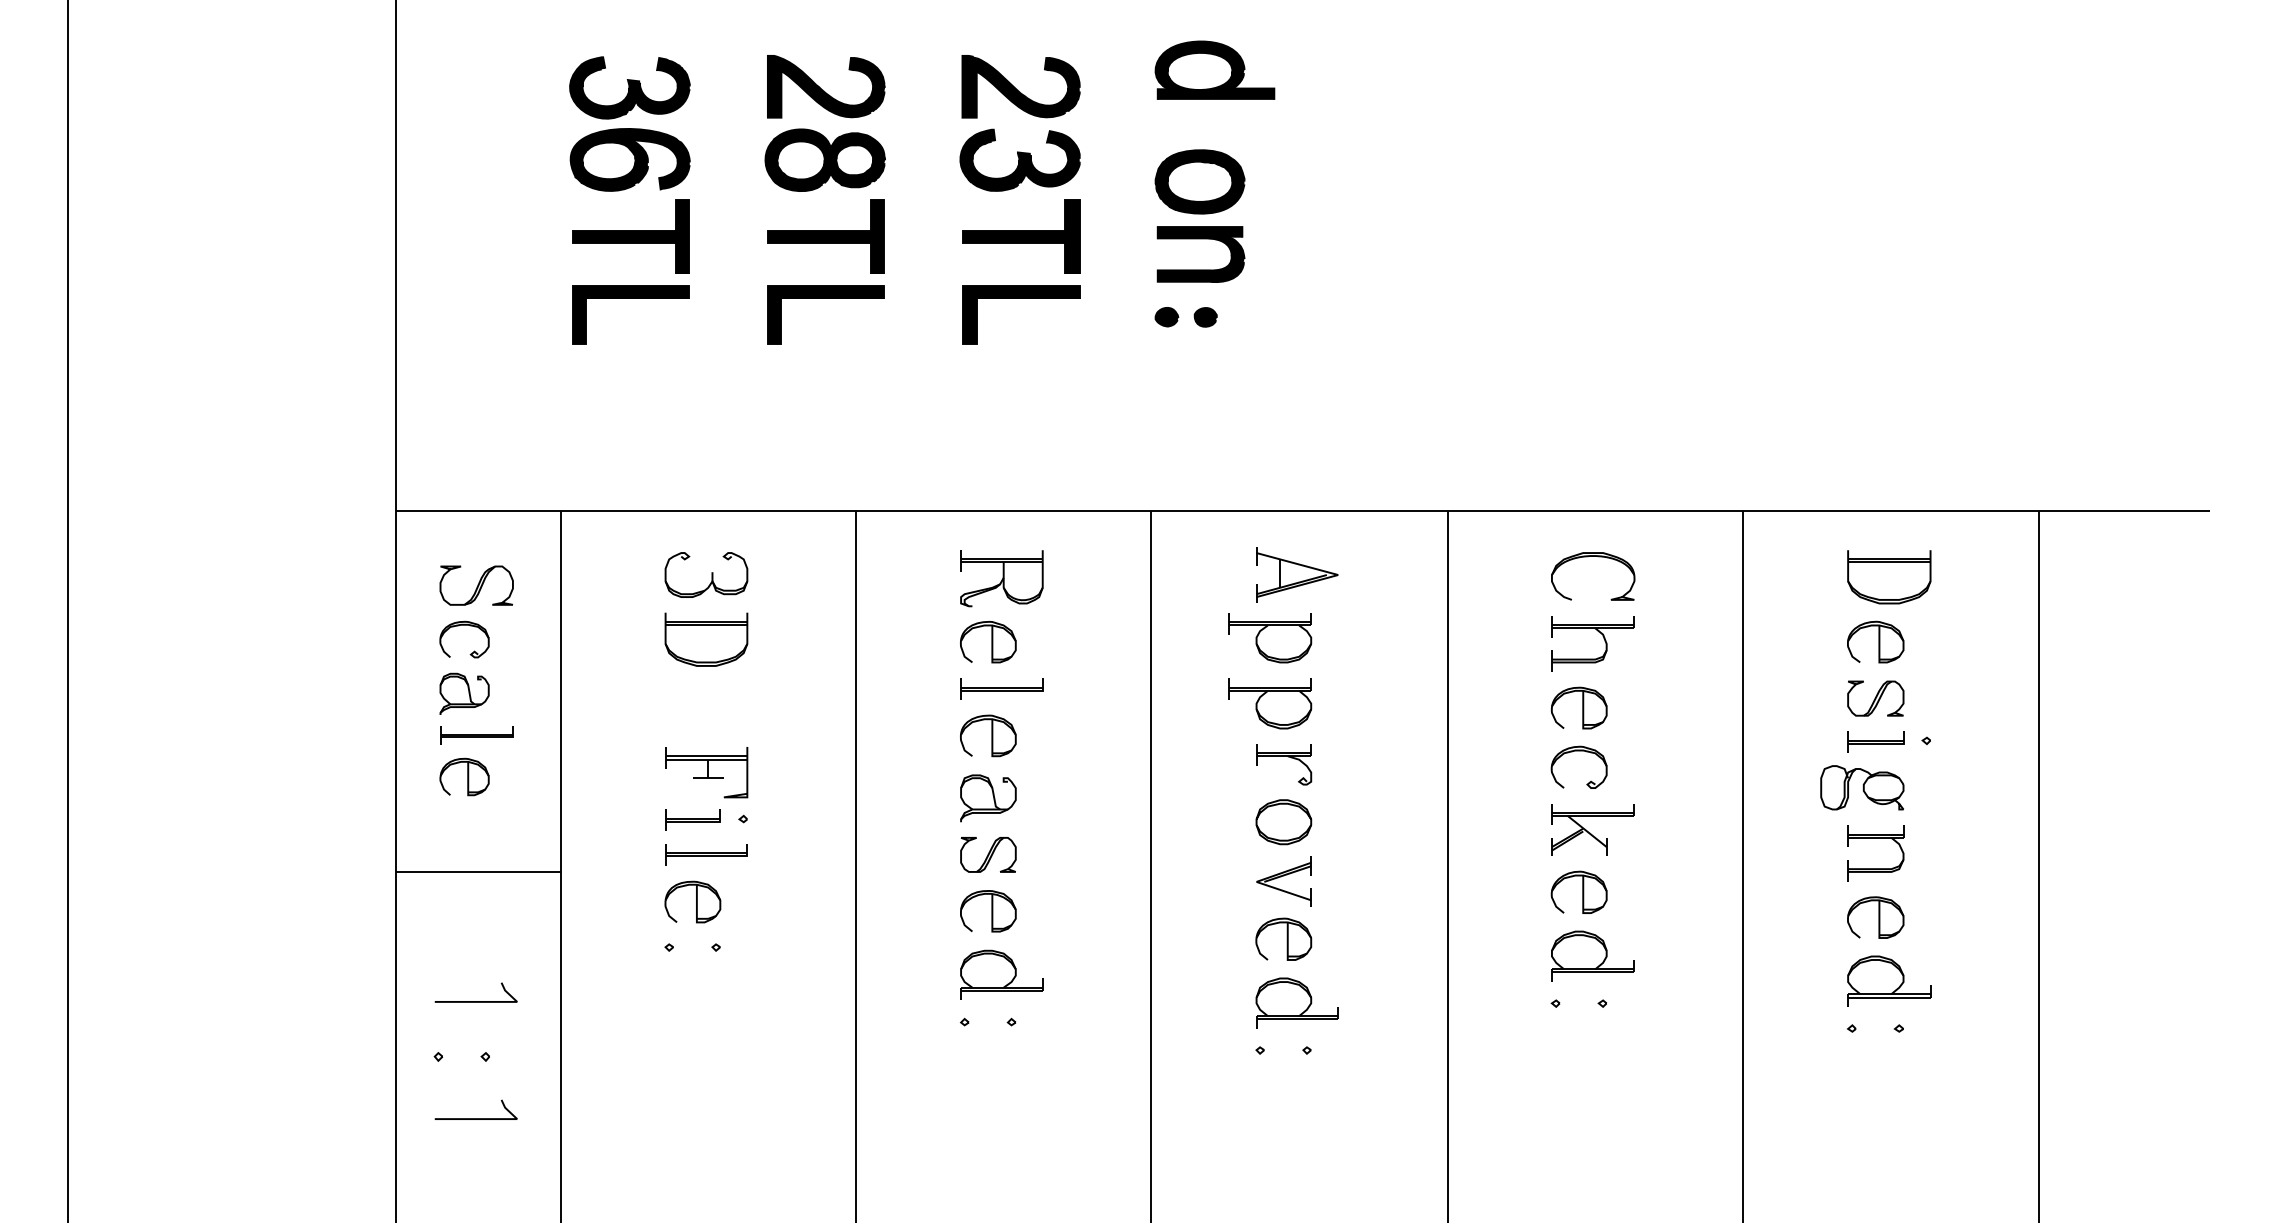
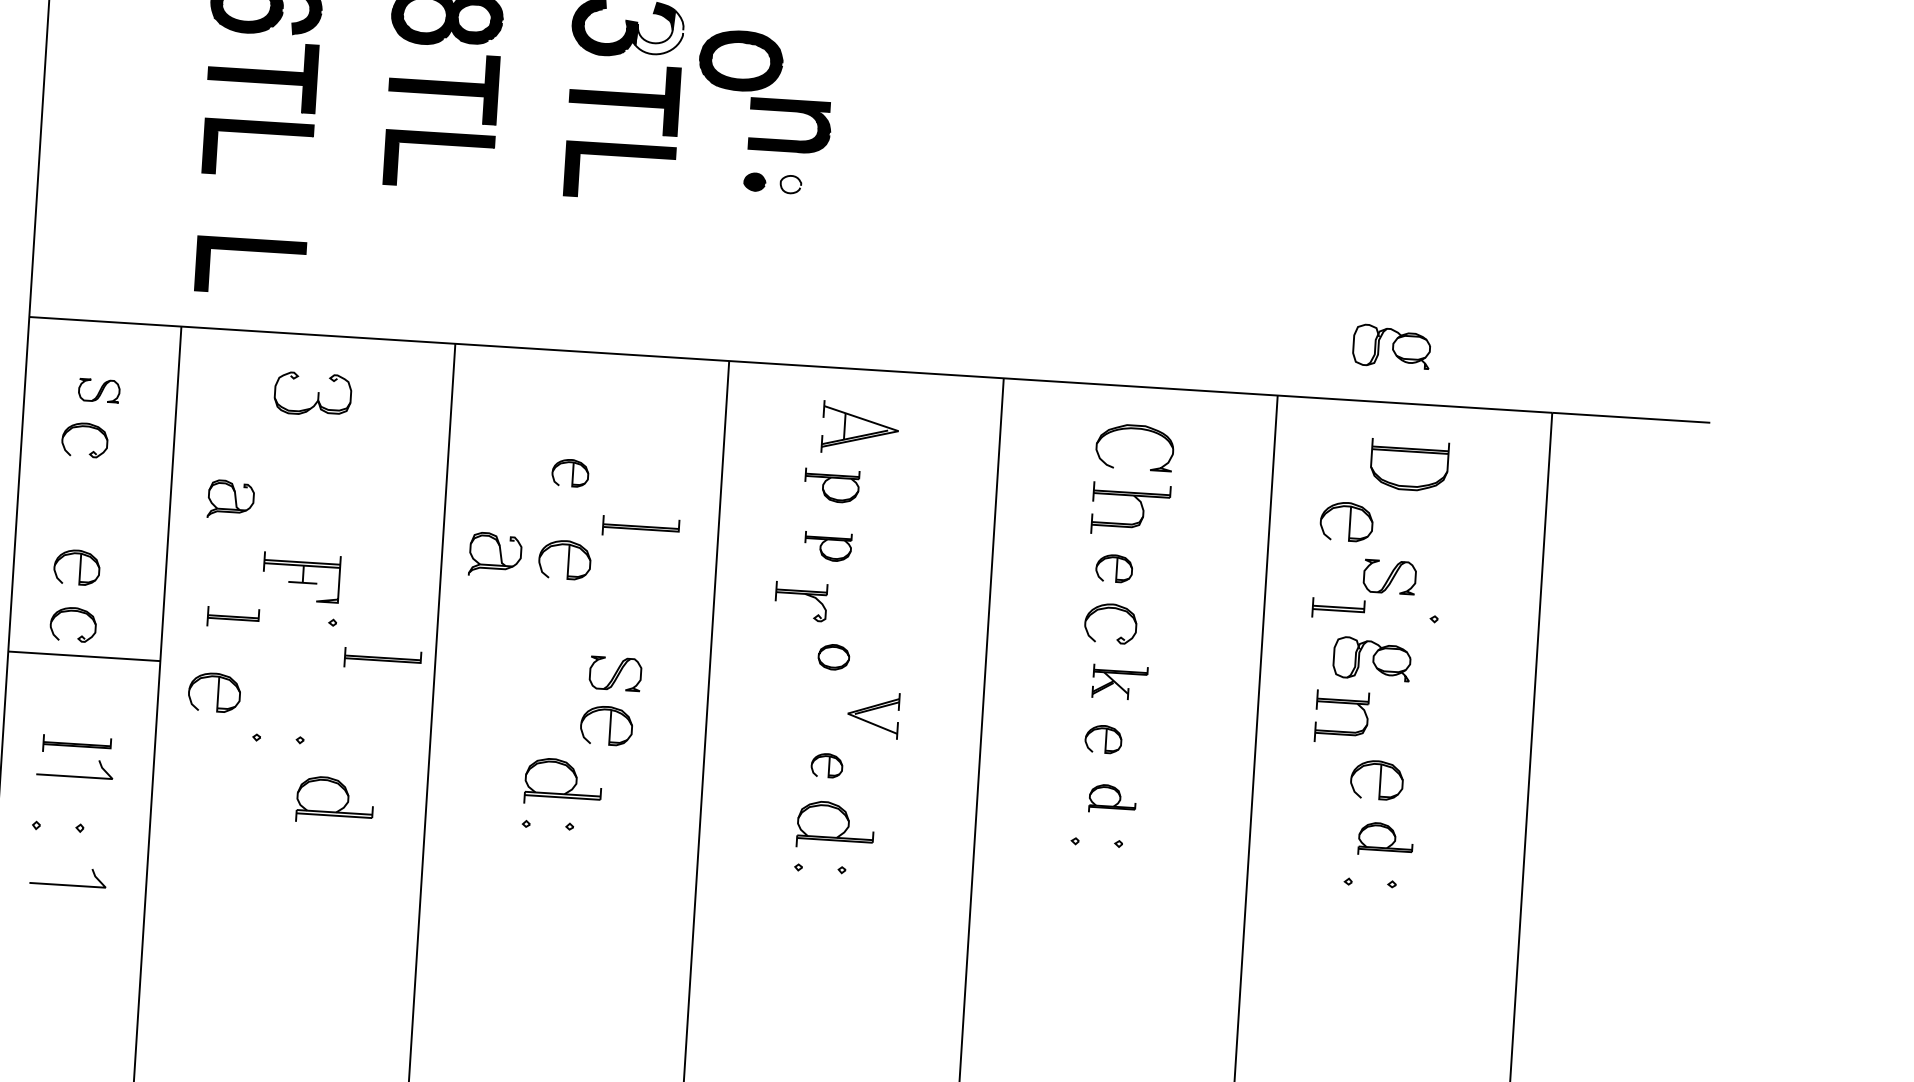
fill: (1054, 162) -> (659, 32), removed
part: (1199, 181) -> (740, 60), moved
fill: (1205, 317) -> (790, 184), removed
part: (630, 425) -> (251, 251), added
part: (1862, 450) -> (1391, 346), added
part: (1001, 578) -> (586, 414), removed
part: (476, 585) -> (99, 390), size x0.6
part: (1270, 638) -> (832, 486), size x0.7
part: (706, 639) -> (309, 454), removed
part: (1875, 641) -> (1346, 521), moved
part: (988, 642) -> (570, 473), size x0.7
part: (1001, 688) -> (640, 527), moved
part: (464, 693) -> (231, 499), moved
part: (1270, 703) -> (828, 546), size x0.6
part: (1578, 707) -> (1113, 568), size x0.7
part: (476, 735) -> (76, 744), moved
part: (1875, 741) -> (1338, 608), moved
part: (1284, 756) -> (802, 594), moved
part: (988, 798) -> (495, 555), moved
part: (692, 819) -> (232, 616), moved
part: (1283, 822) -> (833, 657), size x0.6
part: (464, 824) -> (74, 611), added
part: (1592, 829) -> (1119, 681), size x0.7
part: (1875, 838) -> (1342, 703), moved
part: (706, 854) -> (382, 658), moved
part: (988, 854) -> (615, 673), moved
part: (1283, 881) -> (872, 714), moved
part: (1578, 891) -> (1102, 738), size x0.7
part: (692, 901) -> (214, 692), moved
part: (988, 911) -> (606, 726), moved
part: (1283, 938) -> (826, 764), size x0.6
part: (1592, 955) -> (1112, 798), size x0.6
part: (1889, 980) -> (1386, 839), size x0.7
part: (757, 1009) -> (334, 800), added

